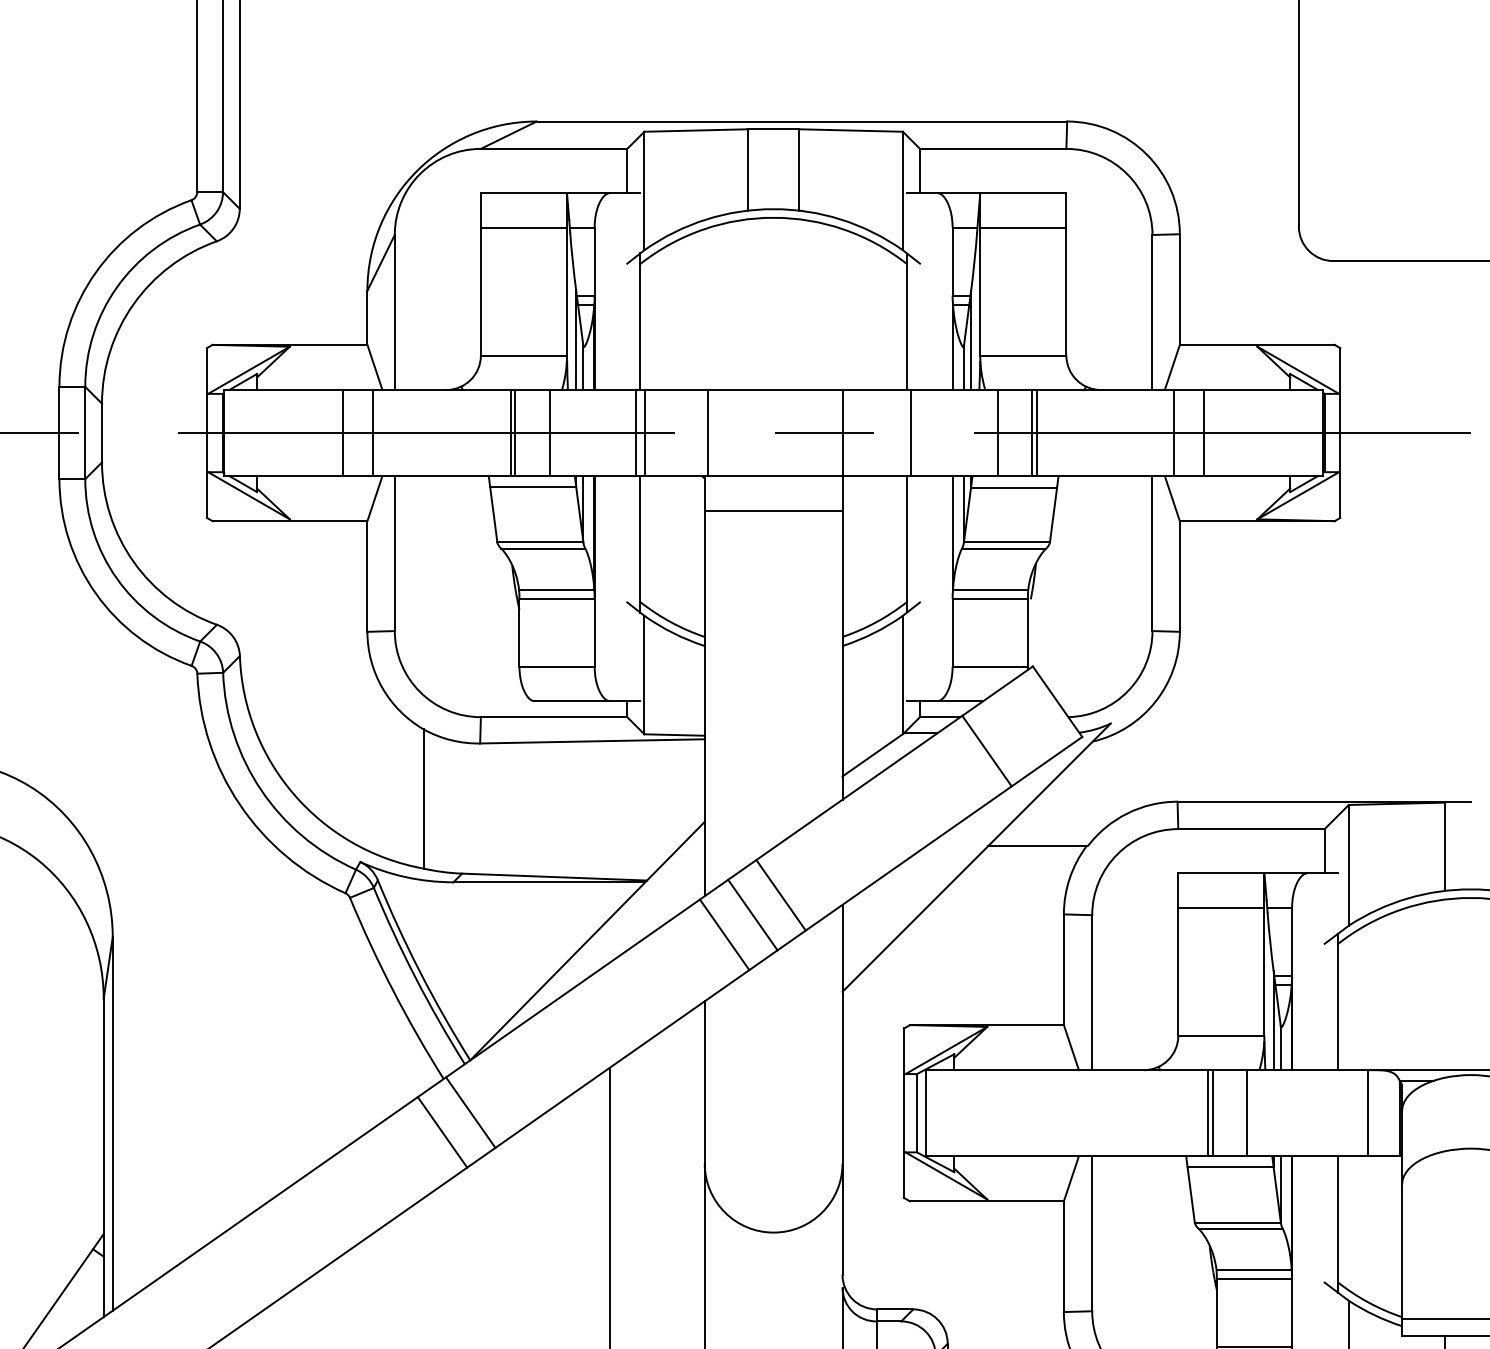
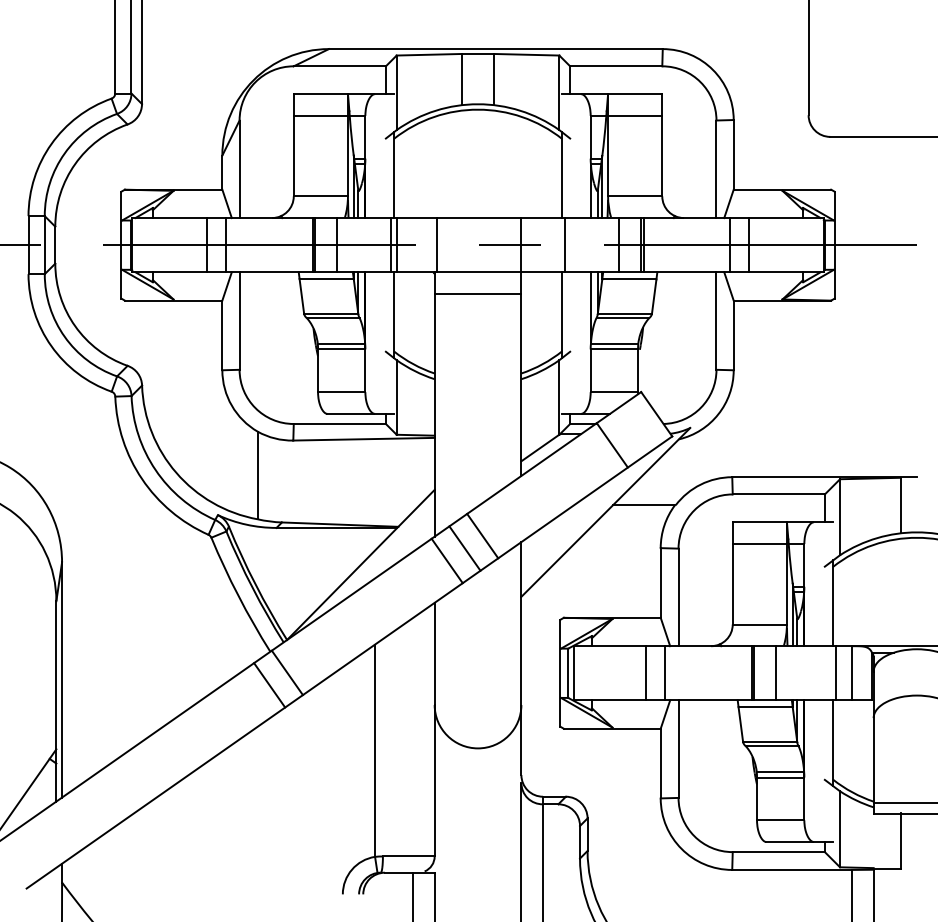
line: (1041, 1113) -> (646, 673), added
line: (1069, 1113) -> (664, 673), added
line: (1341, 1113) -> (835, 673), added

